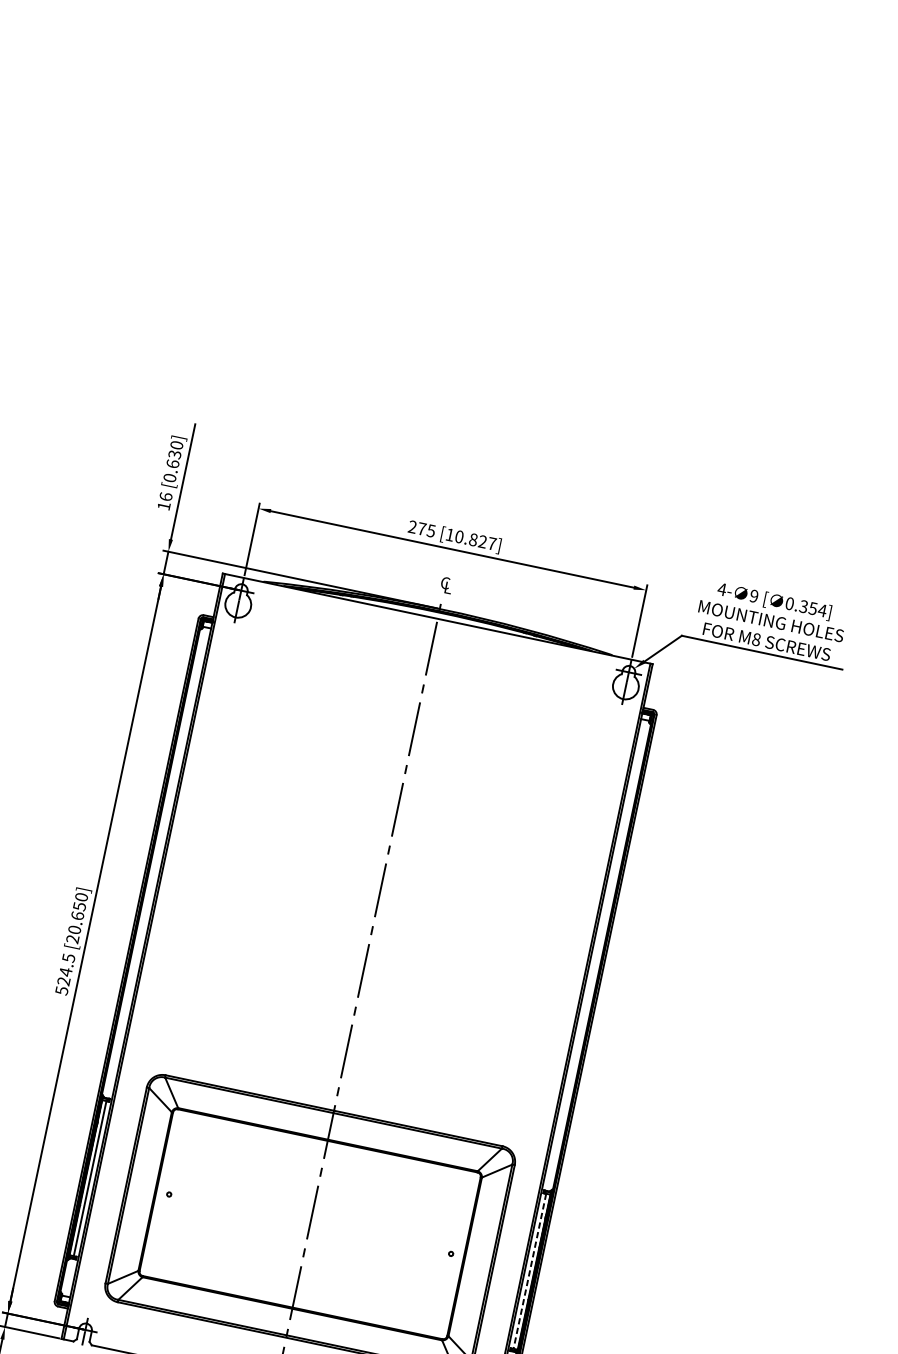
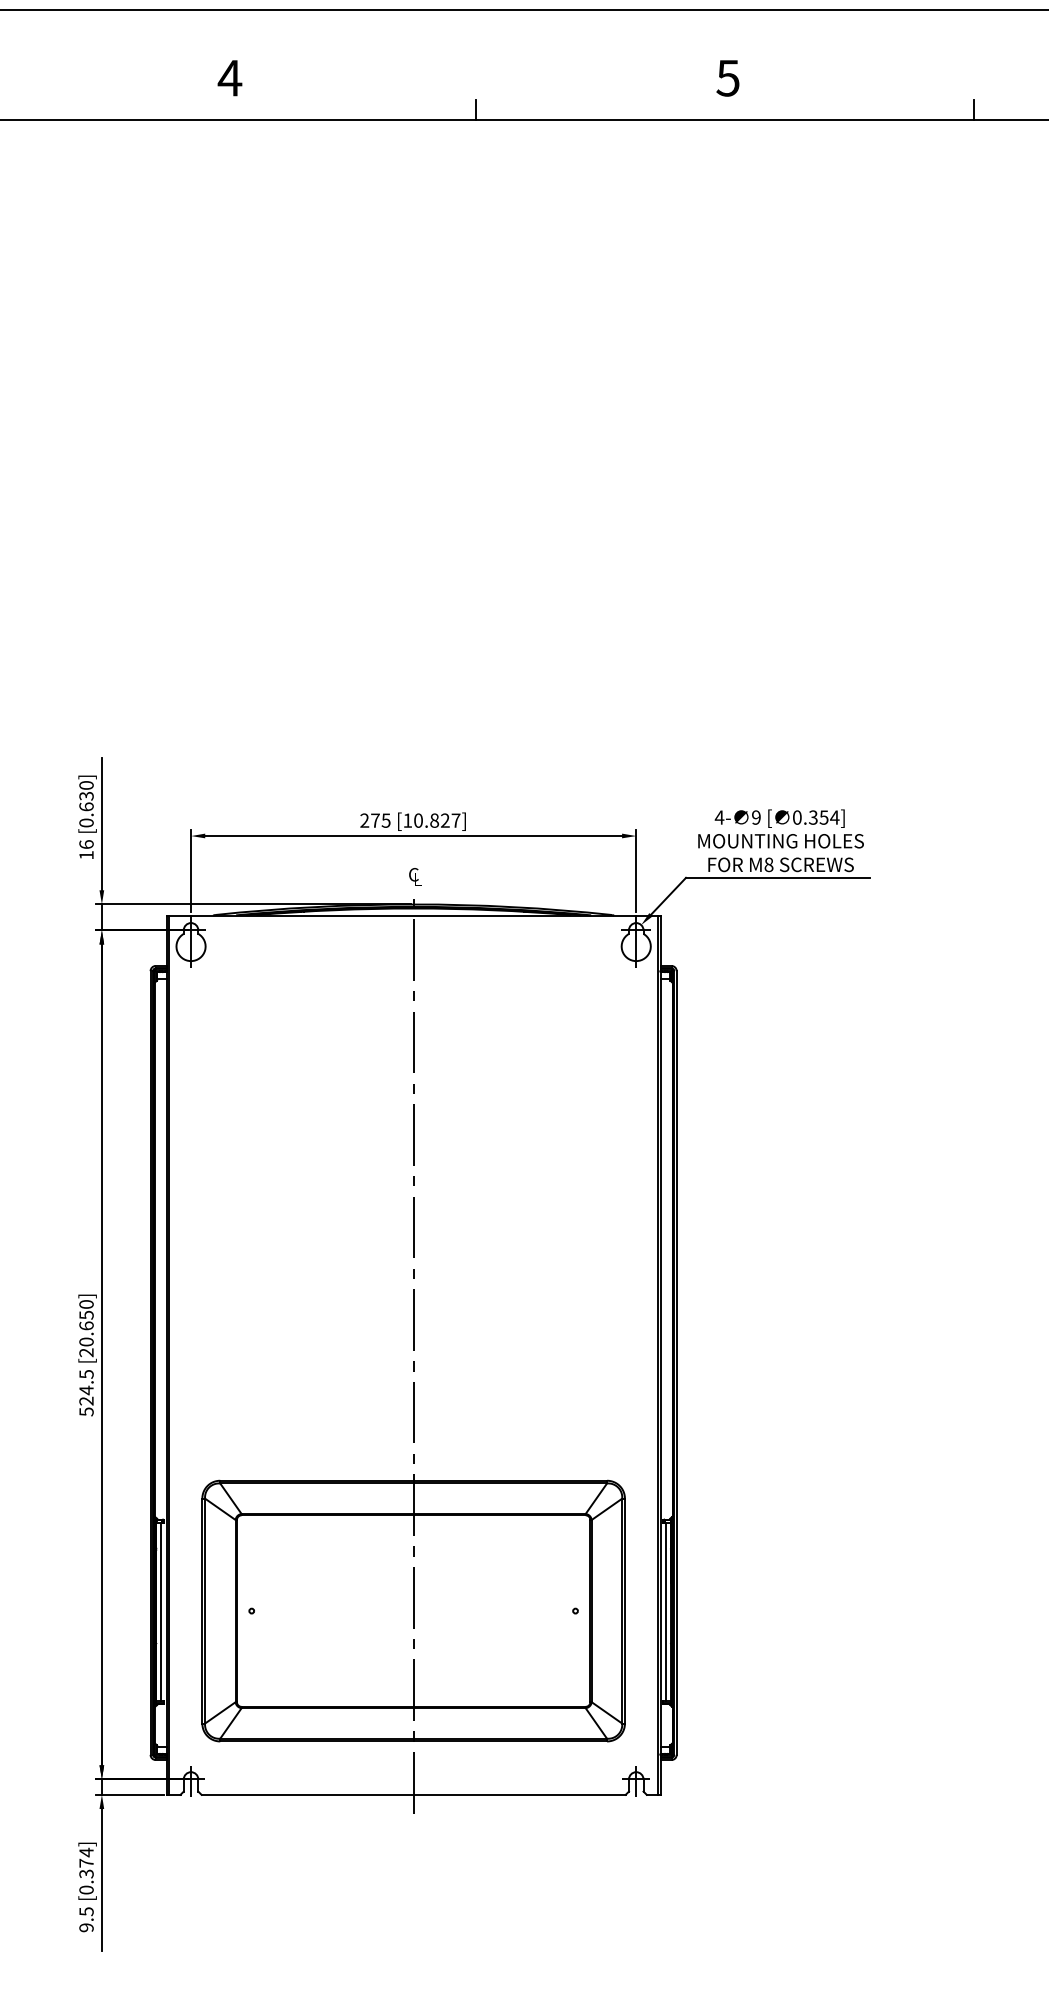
line: (530, 1271) -> (666, 1612), dashed -> solid

